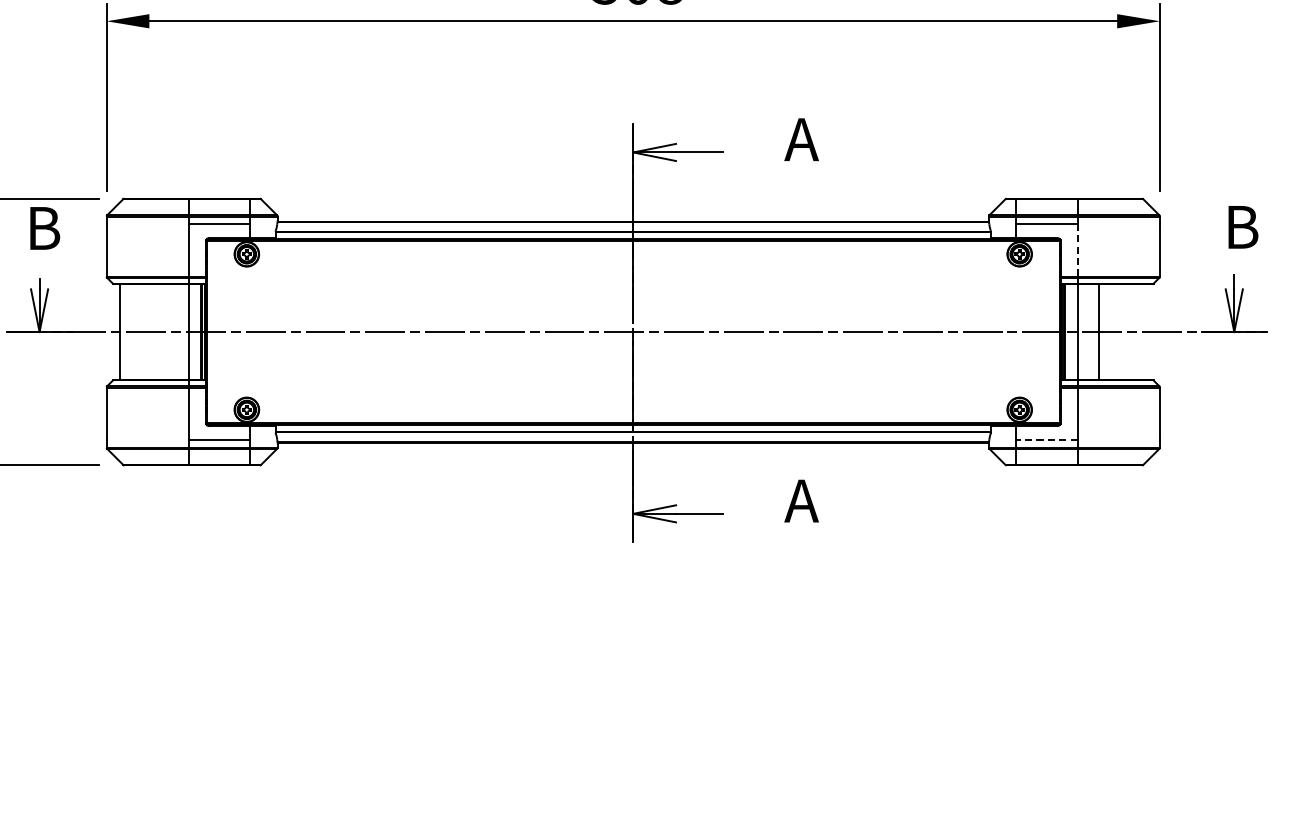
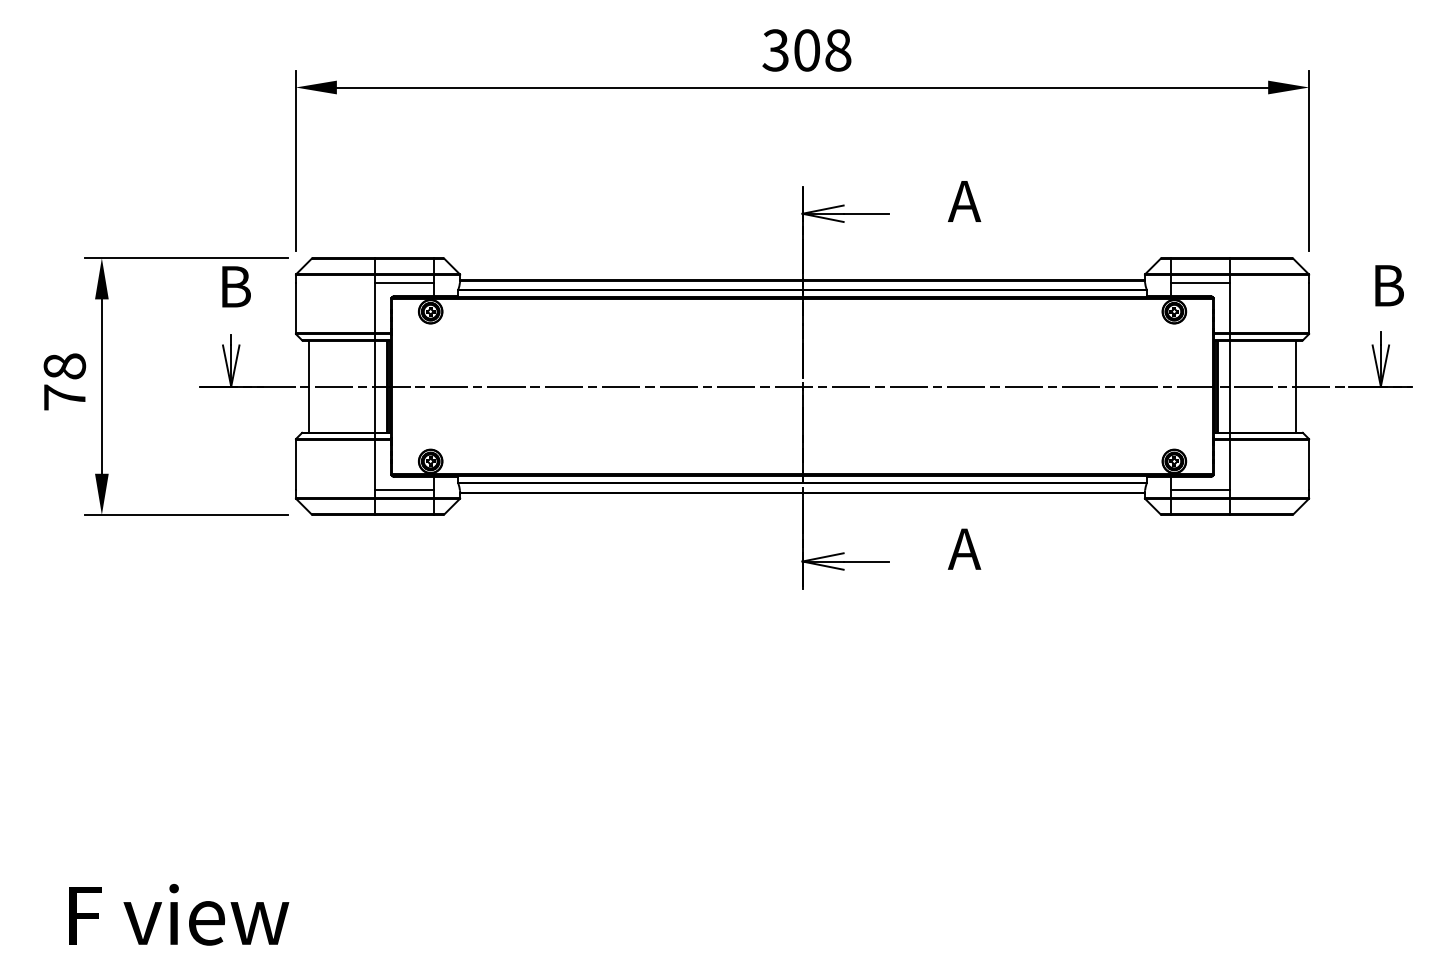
line: (1078, 249) -> (1230, 307), dashed -> solid
line: (1099, 331) -> (1296, 386), moved
line: (1046, 440) -> (1200, 490), dashed -> solid

